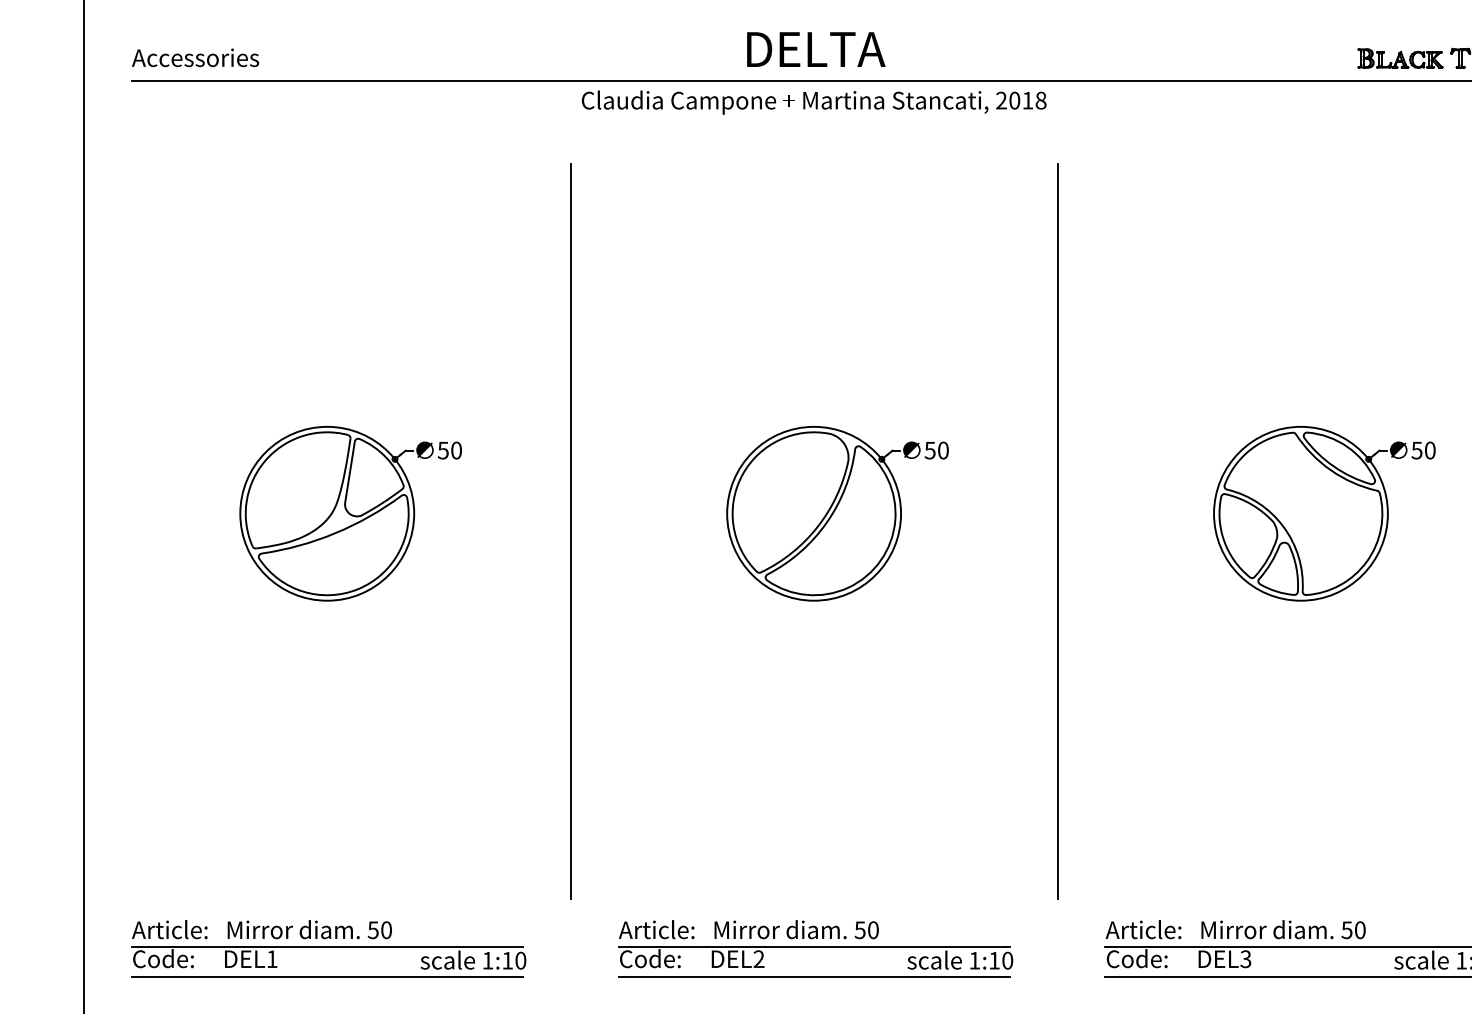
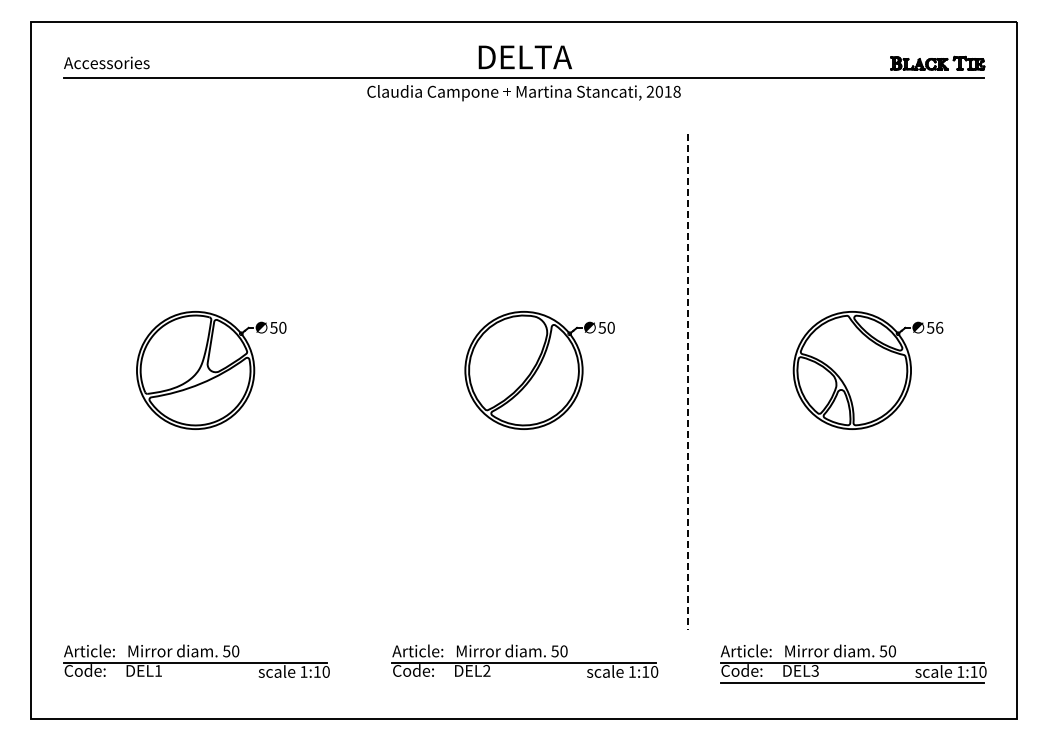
text: (1430, 450) -> (939, 327), 50 -> 56
line: (570, 531) -> (359, 382), removed
line: (1057, 531) -> (688, 382), solid -> dashed
line: (327, 976) -> (195, 682), removed
line: (813, 976) -> (523, 682), removed

